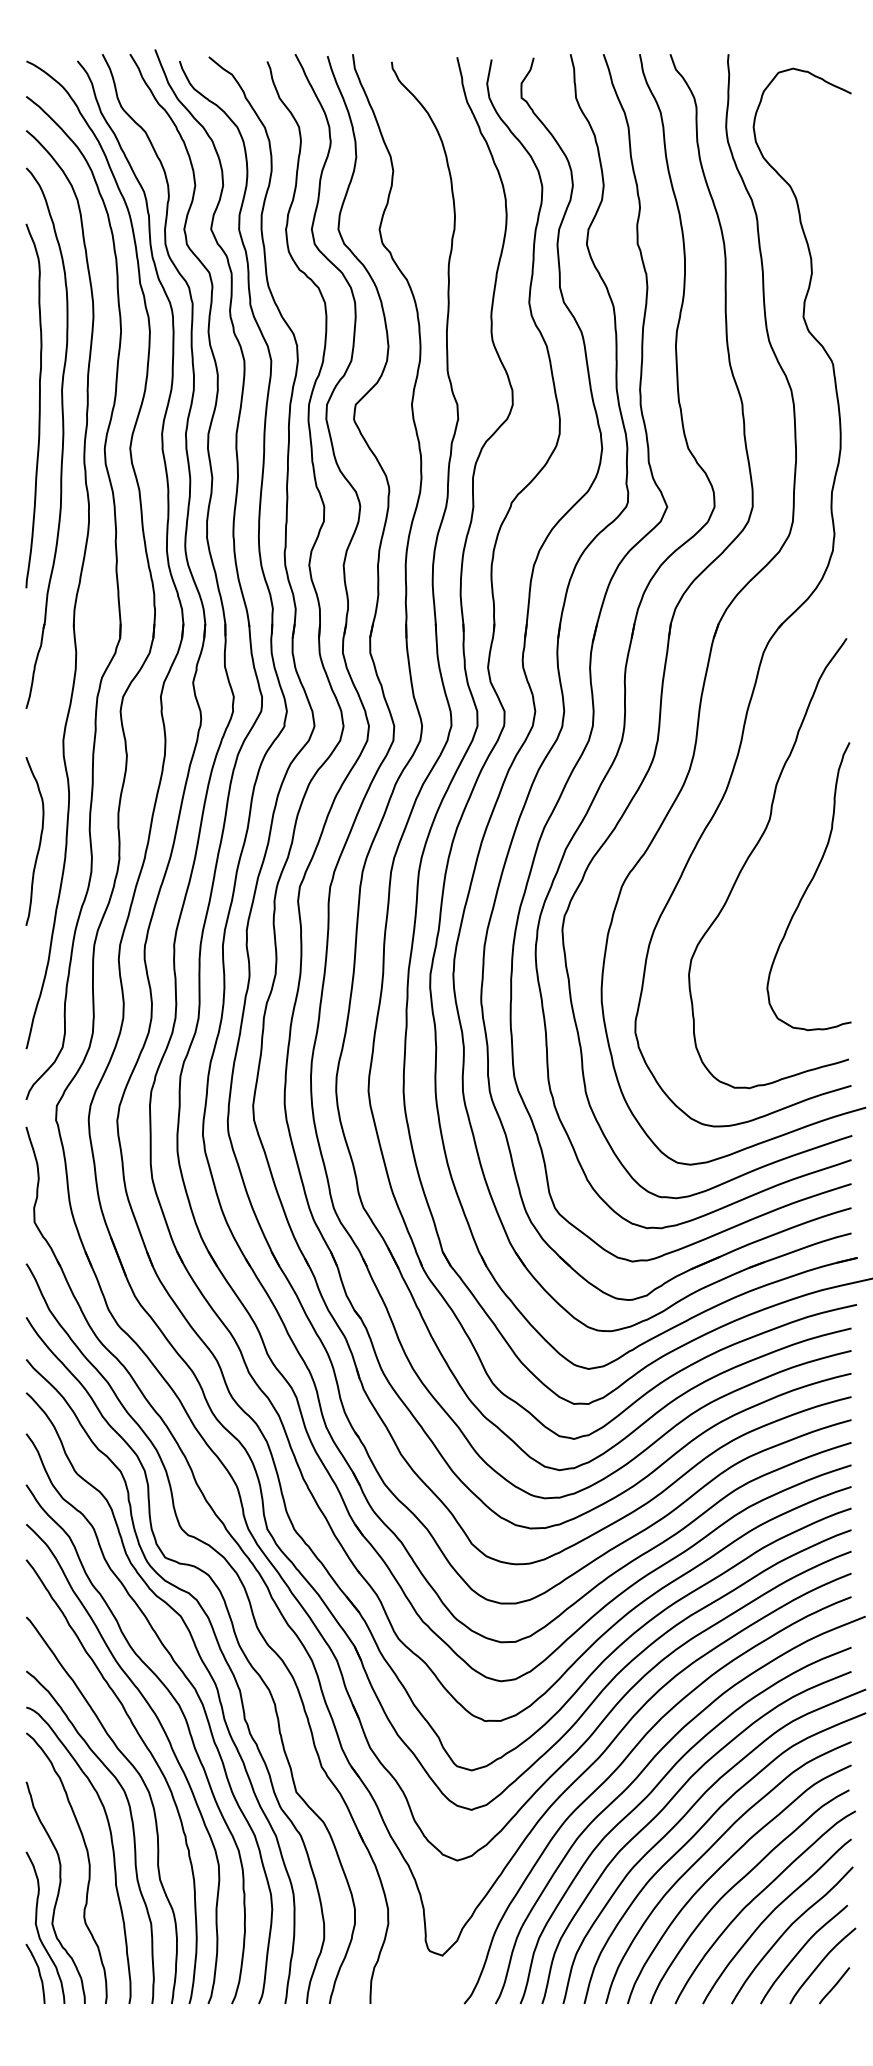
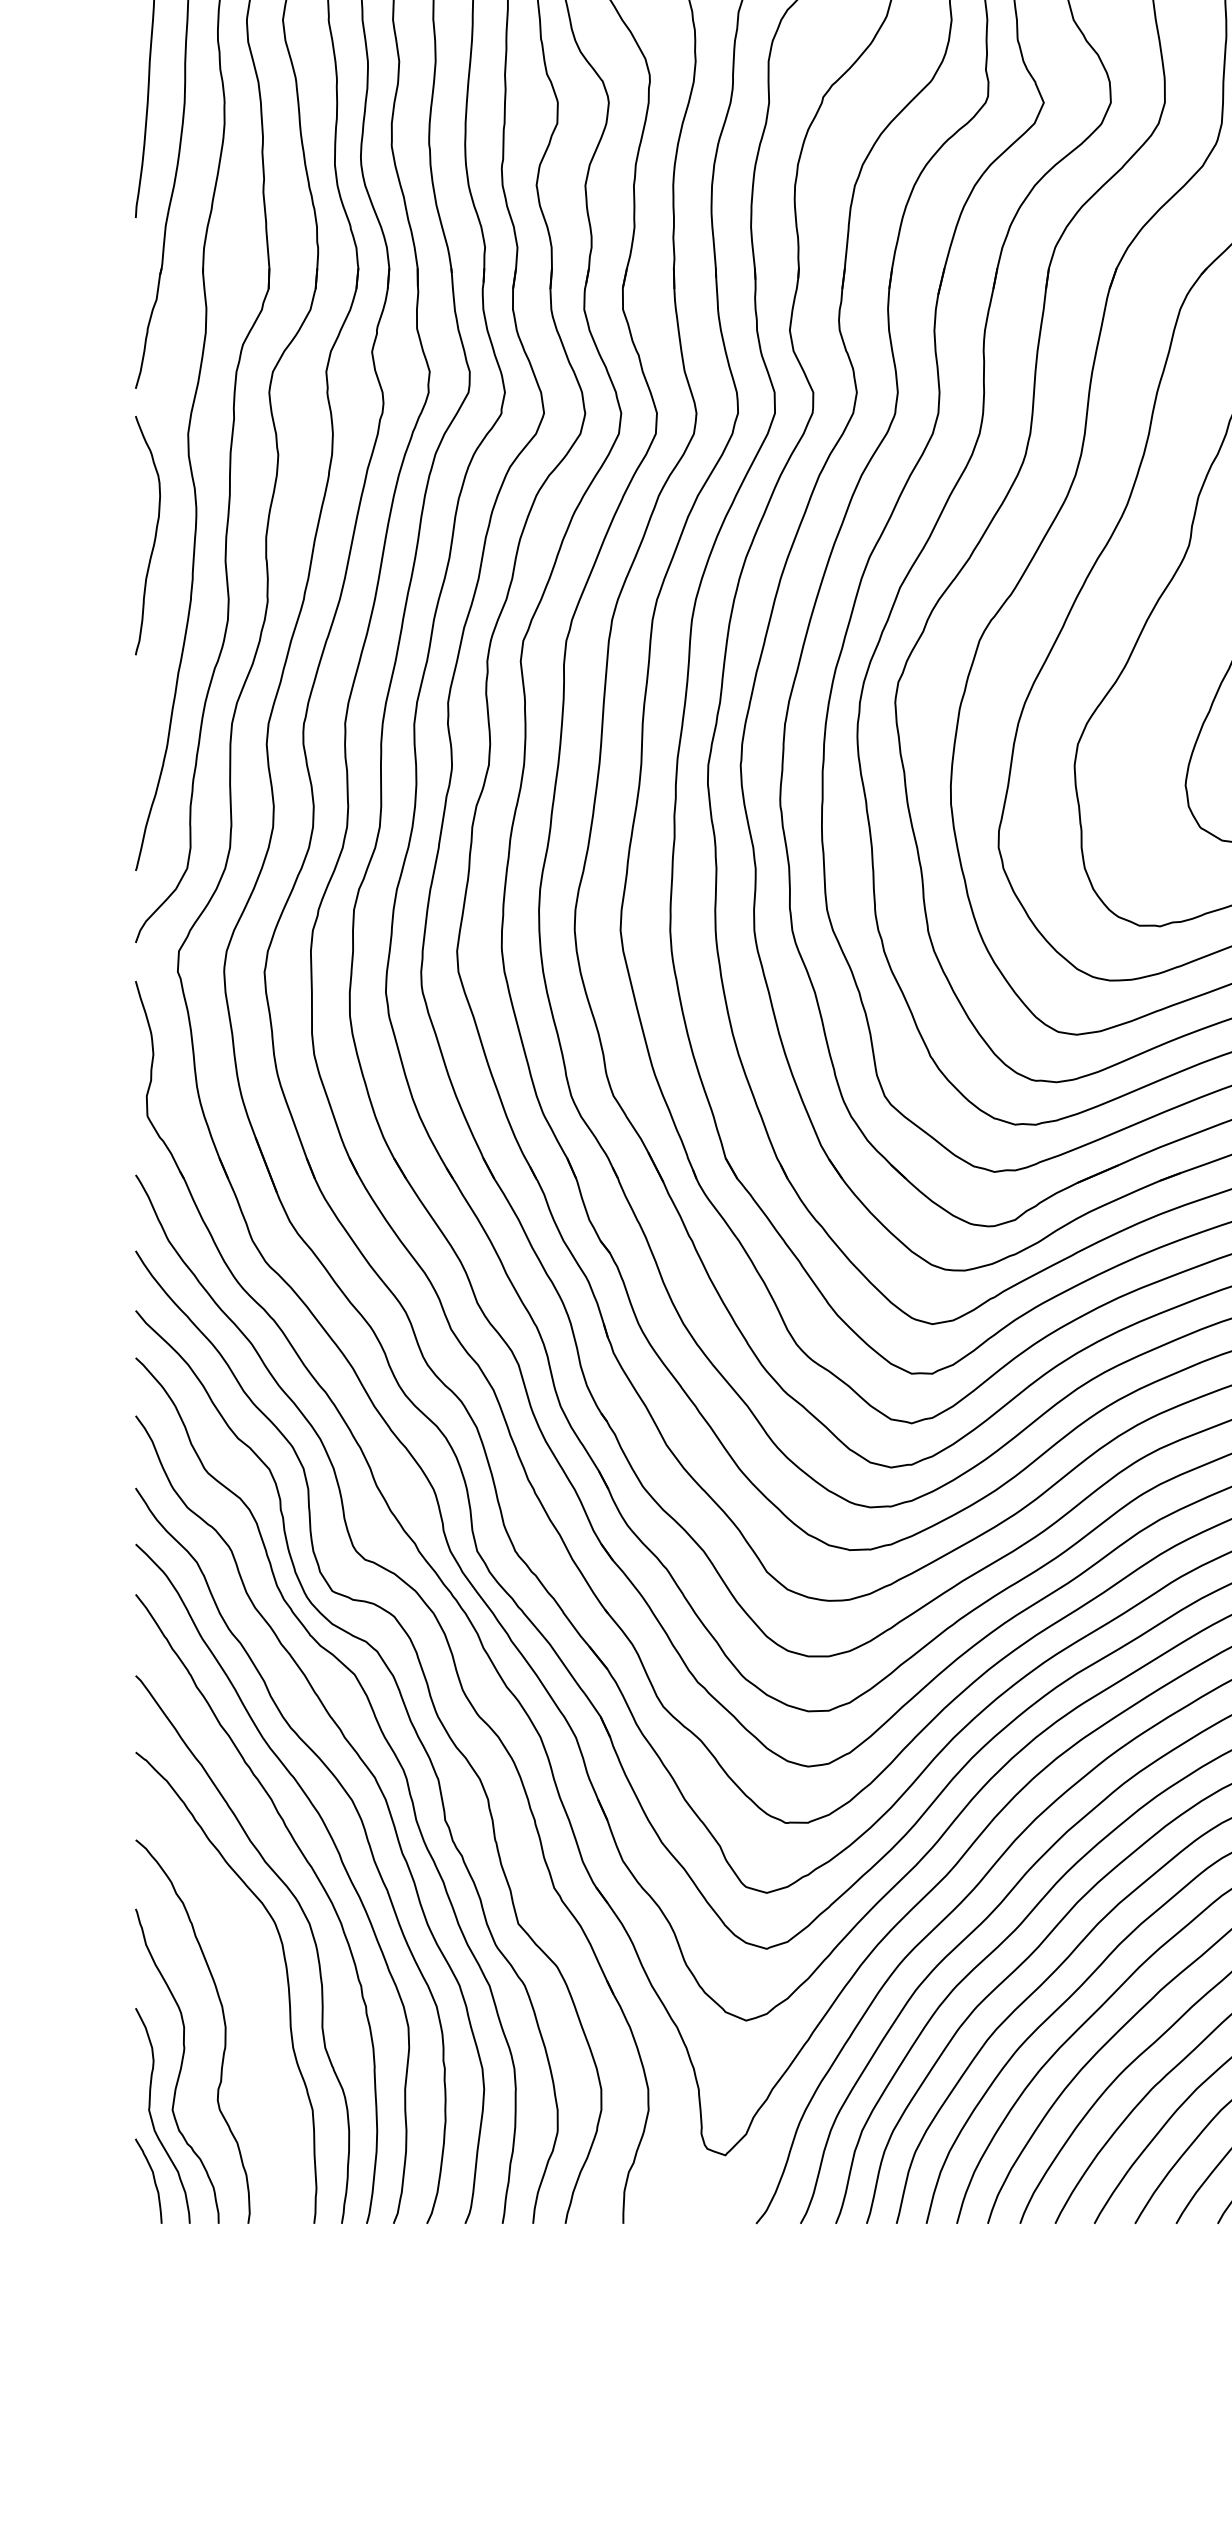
curve: (39, 841) -> (154, 535), moved
curve: (111, 1846) -> (256, 2000), removed

